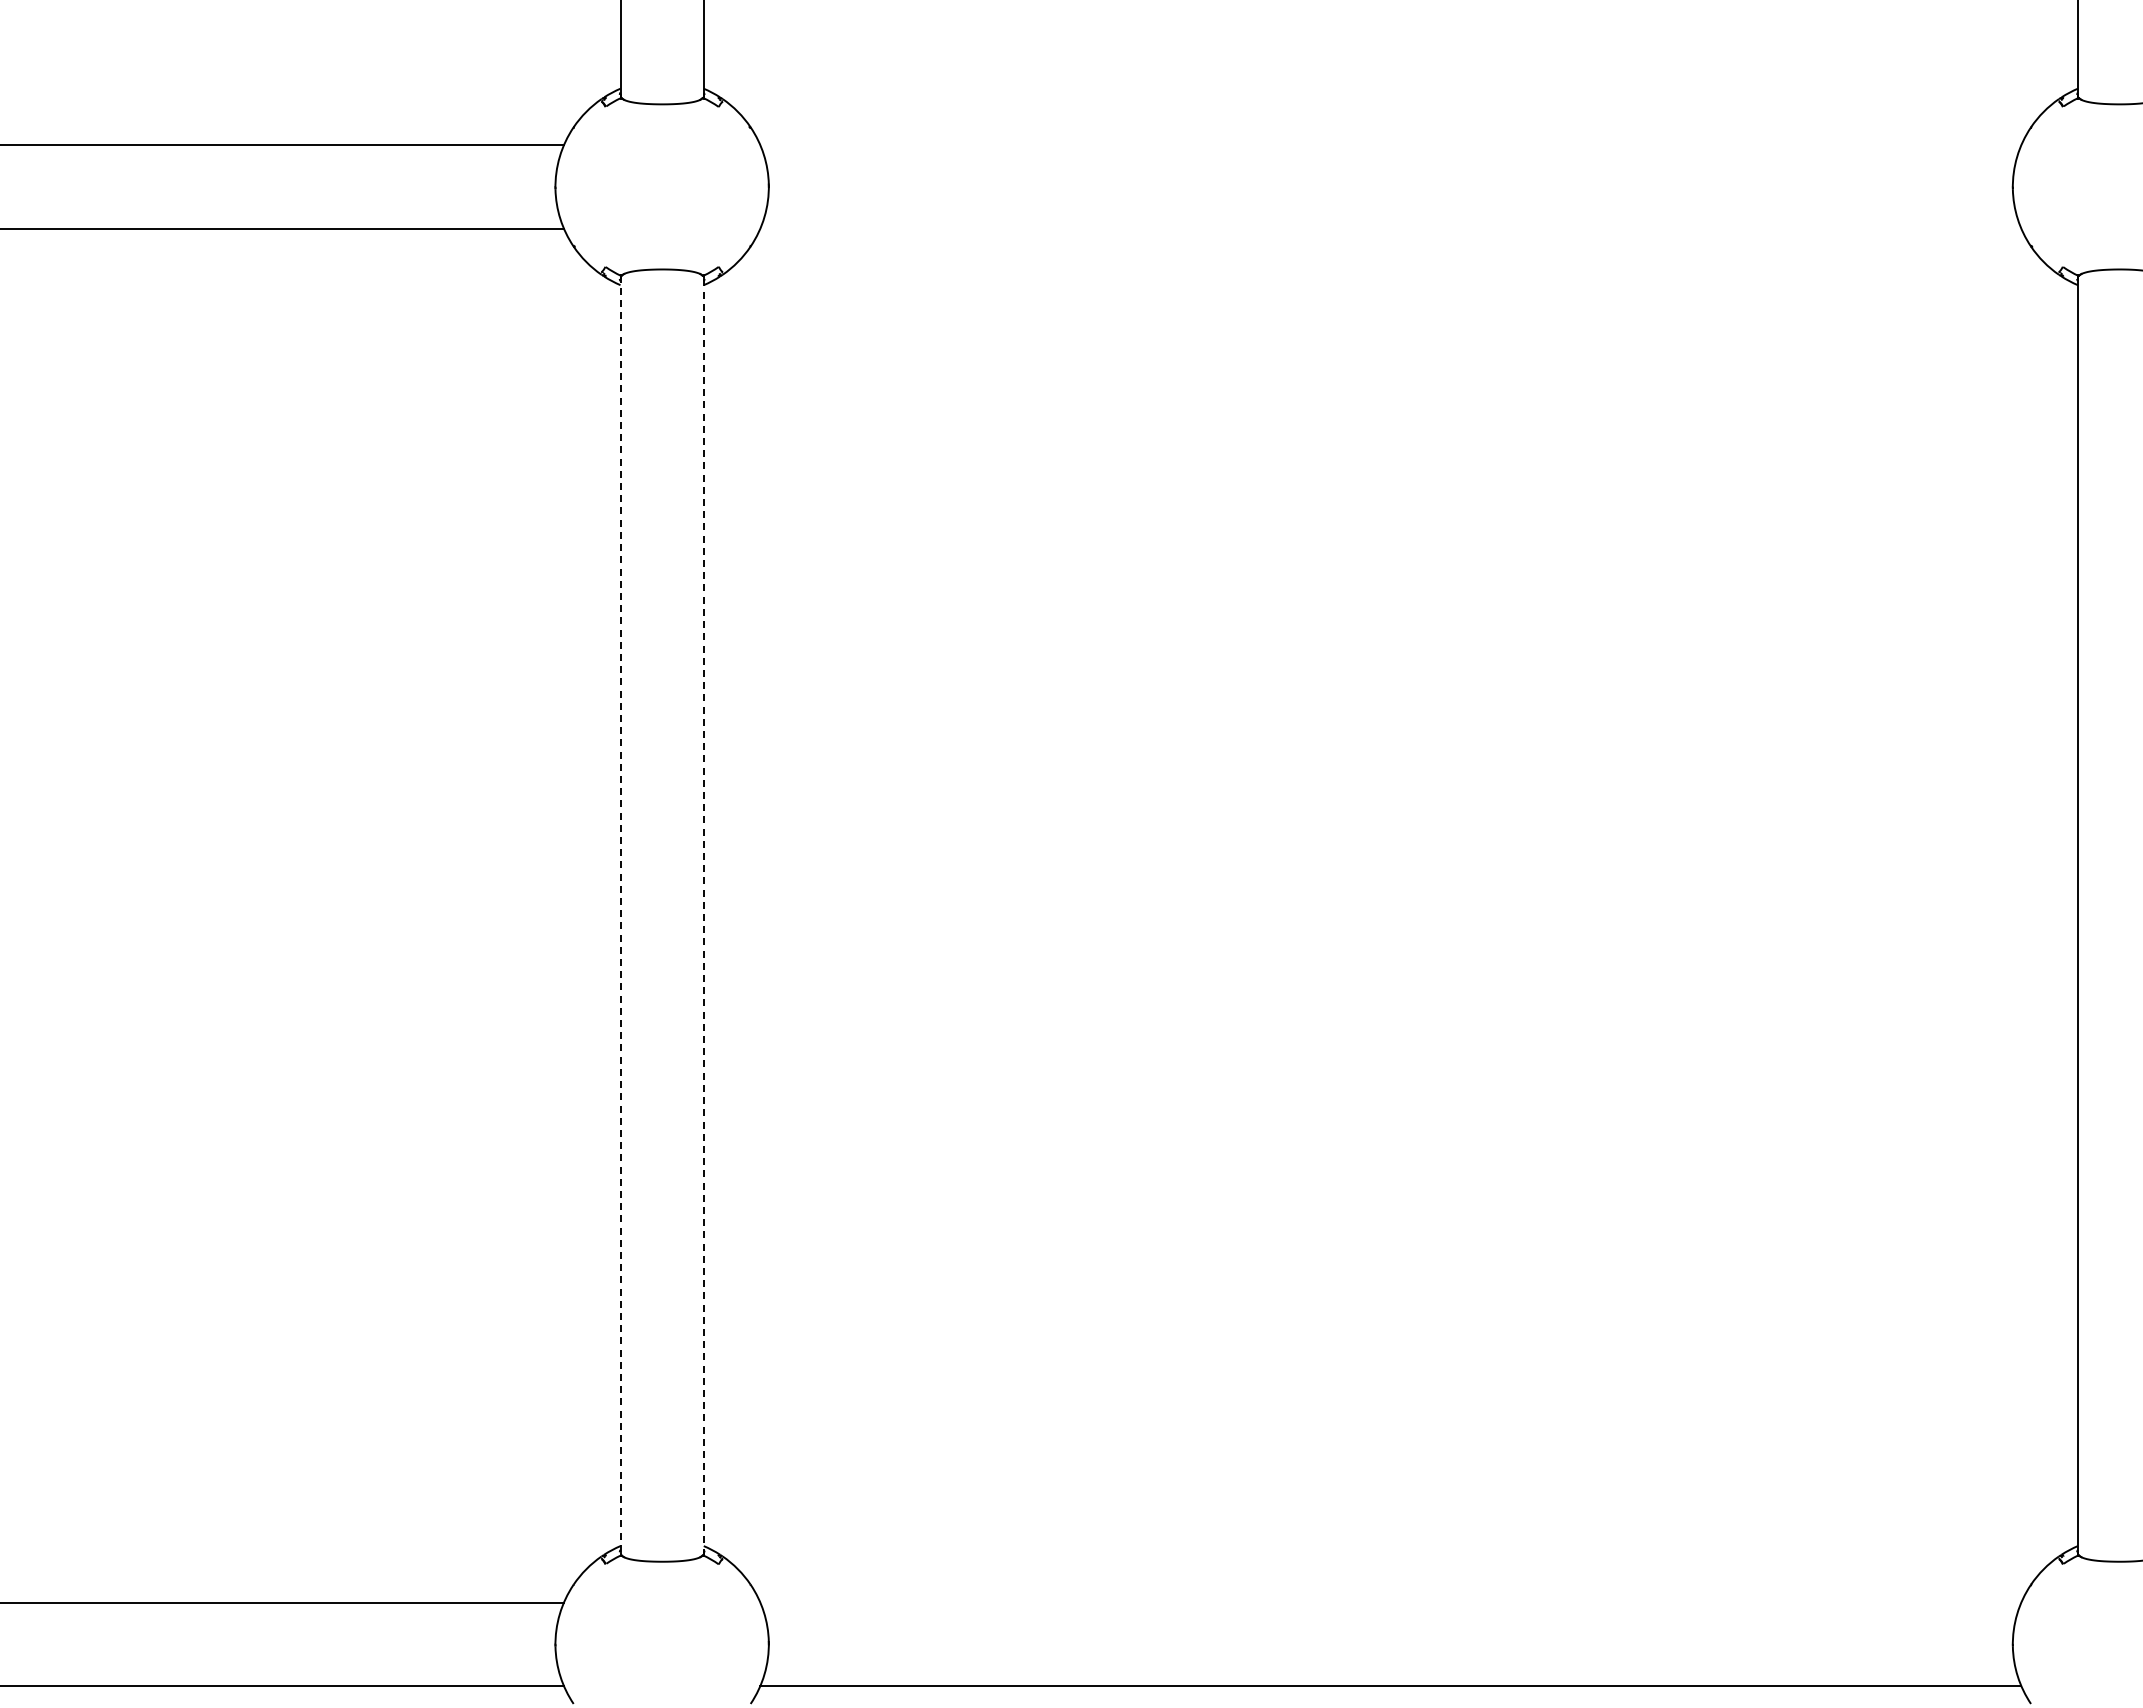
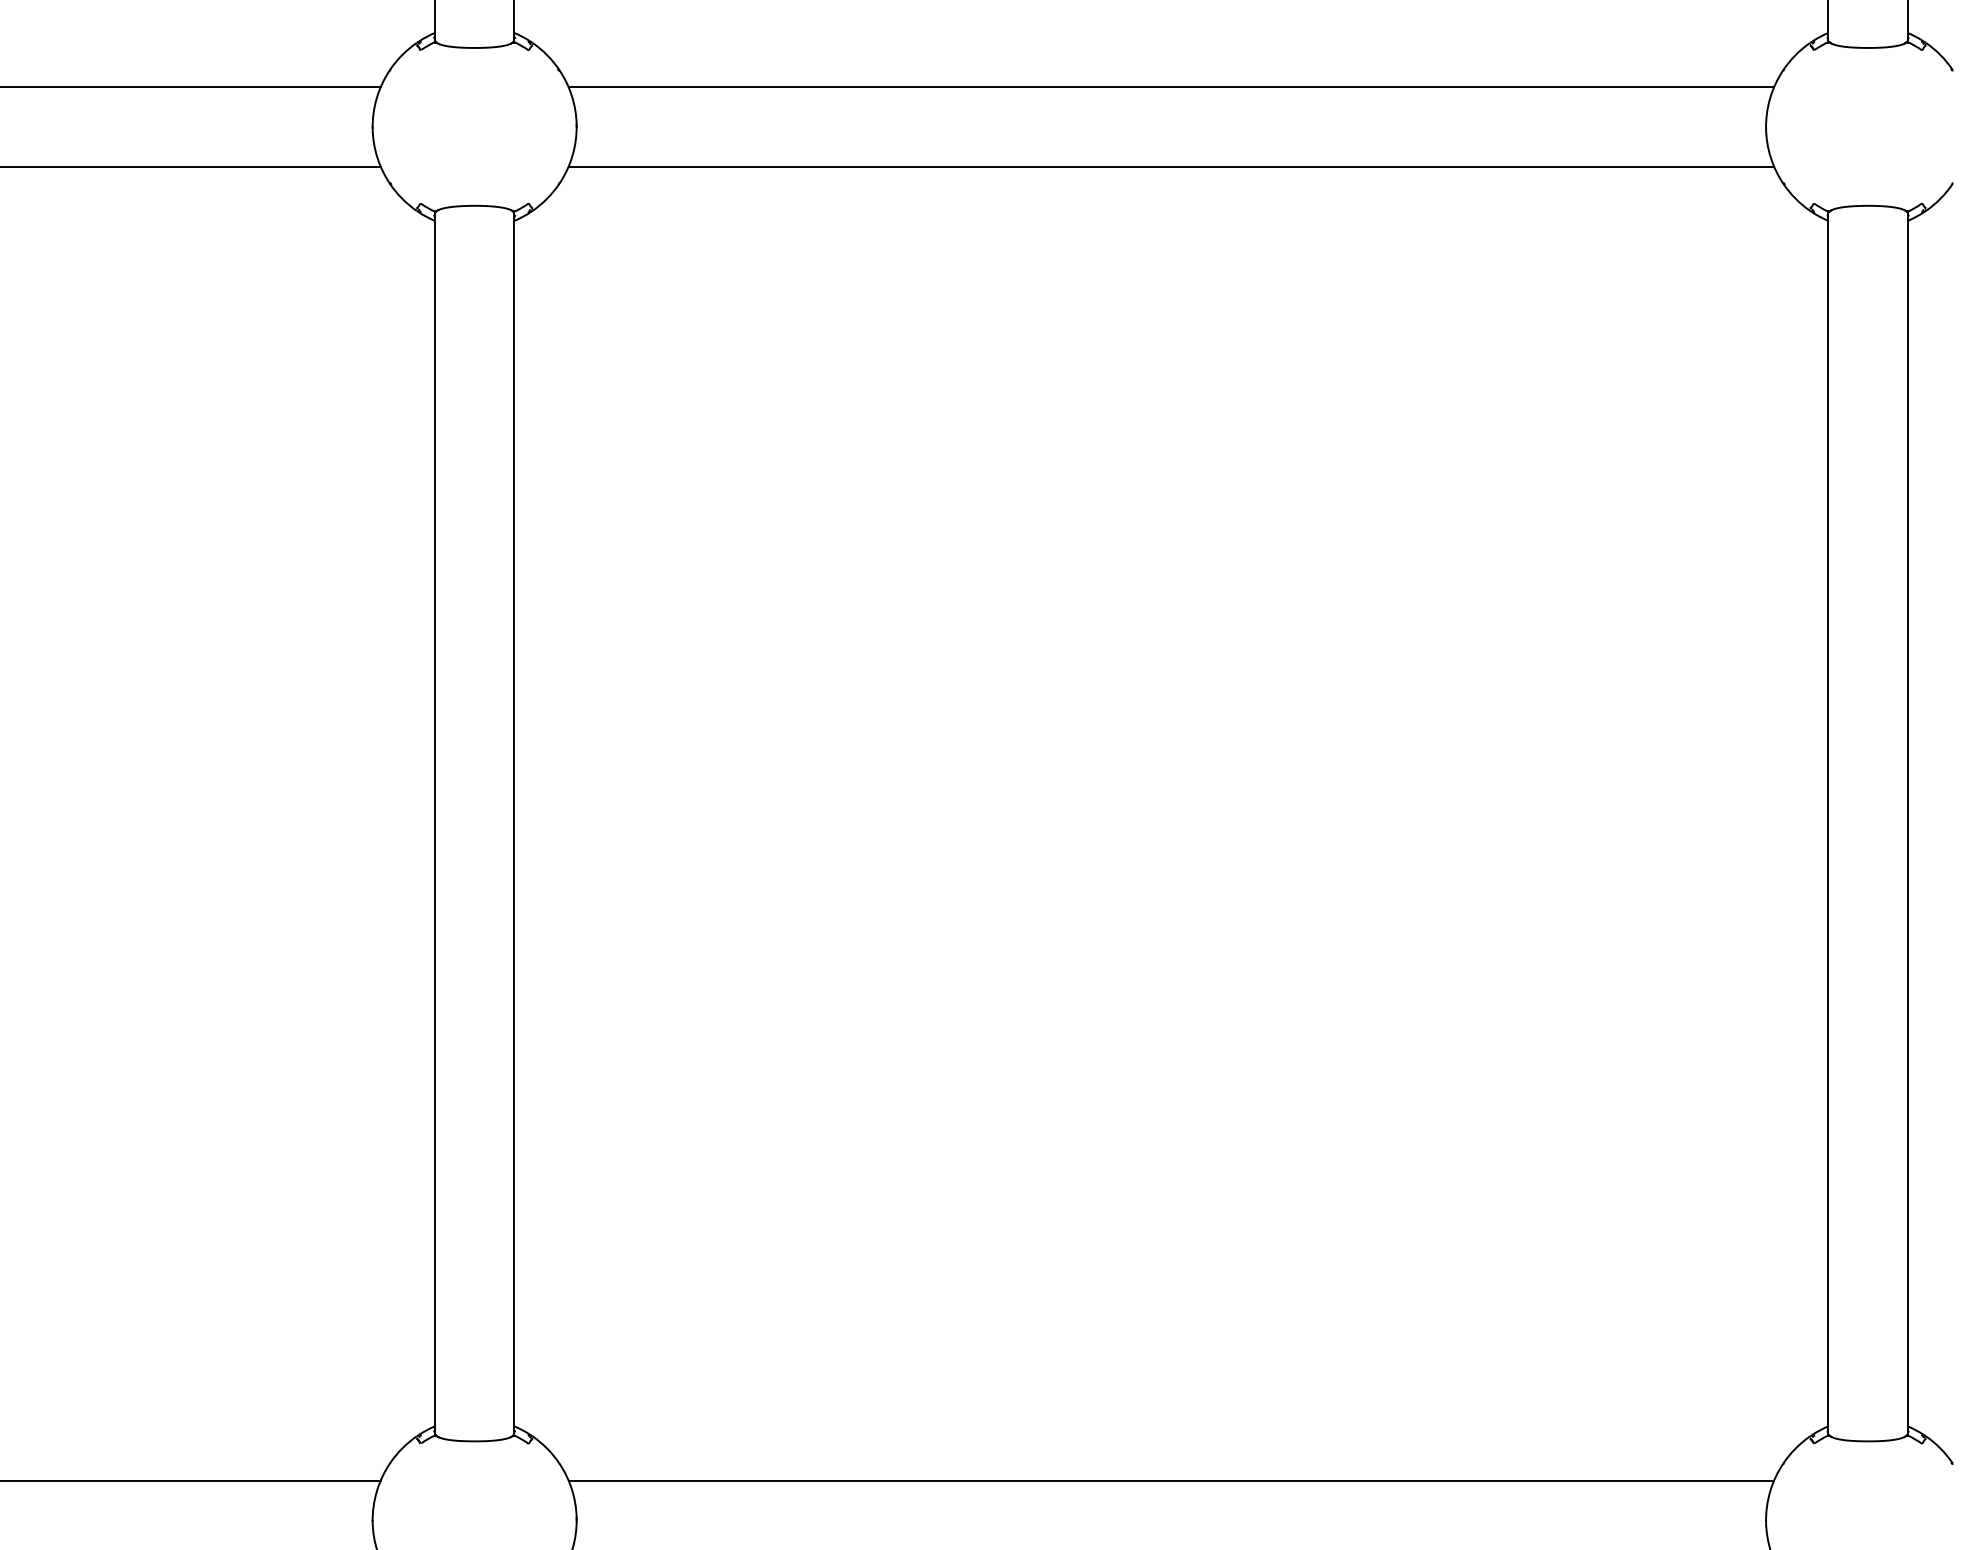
line: (1390, 145) -> (1171, 87), added
line: (1390, 228) -> (1171, 166), added
line: (703, 915) -> (514, 823), dashed -> solid
line: (620, 916) -> (434, 824), dashed -> solid
line: (1390, 1602) -> (1171, 1480), added

